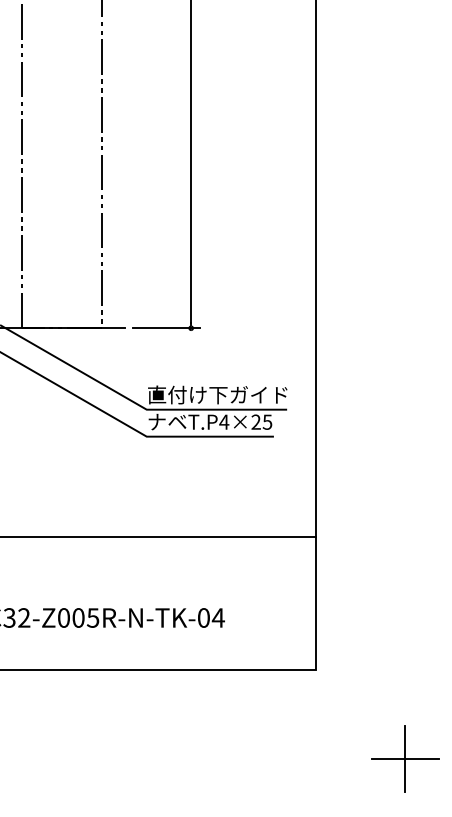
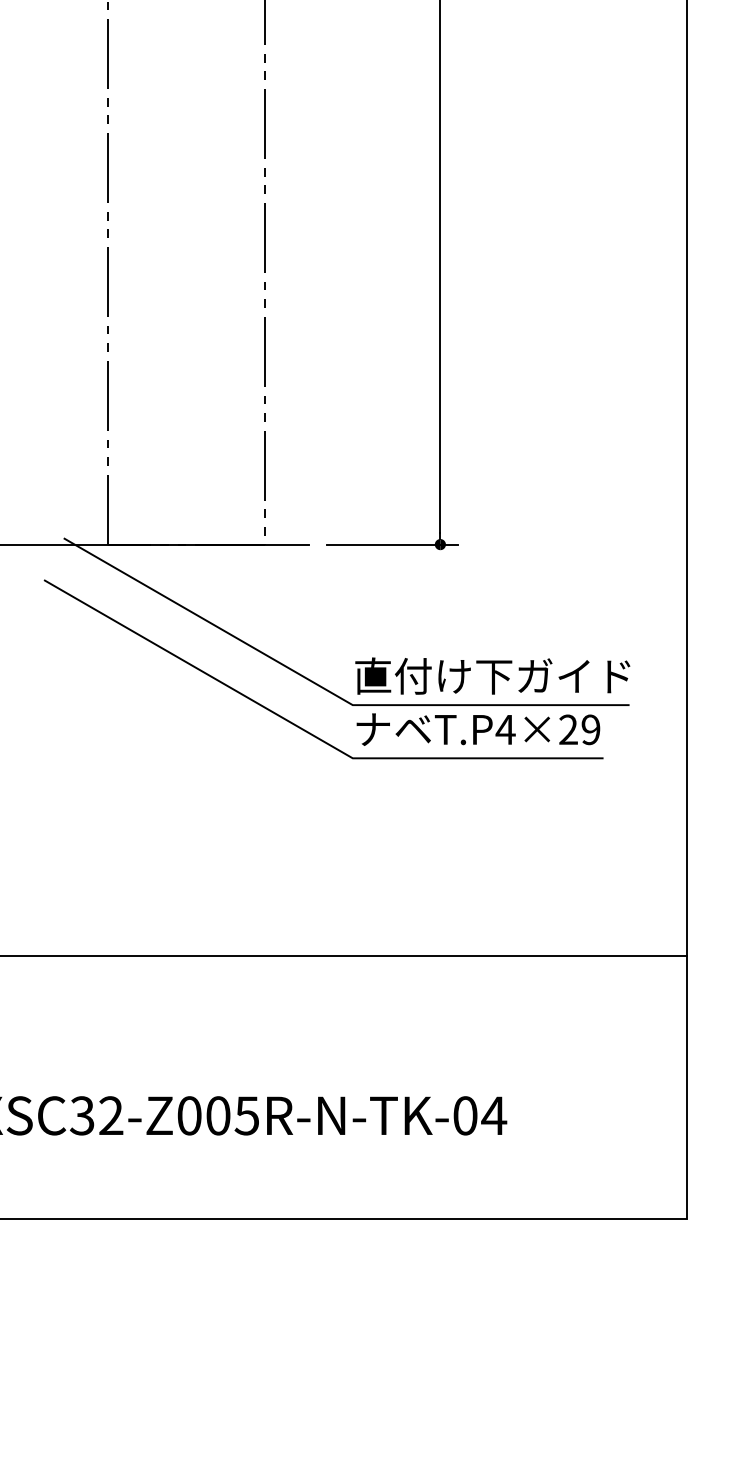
text: (267, 421) -> (590, 728), T.P4×25 -> T.P4×29

